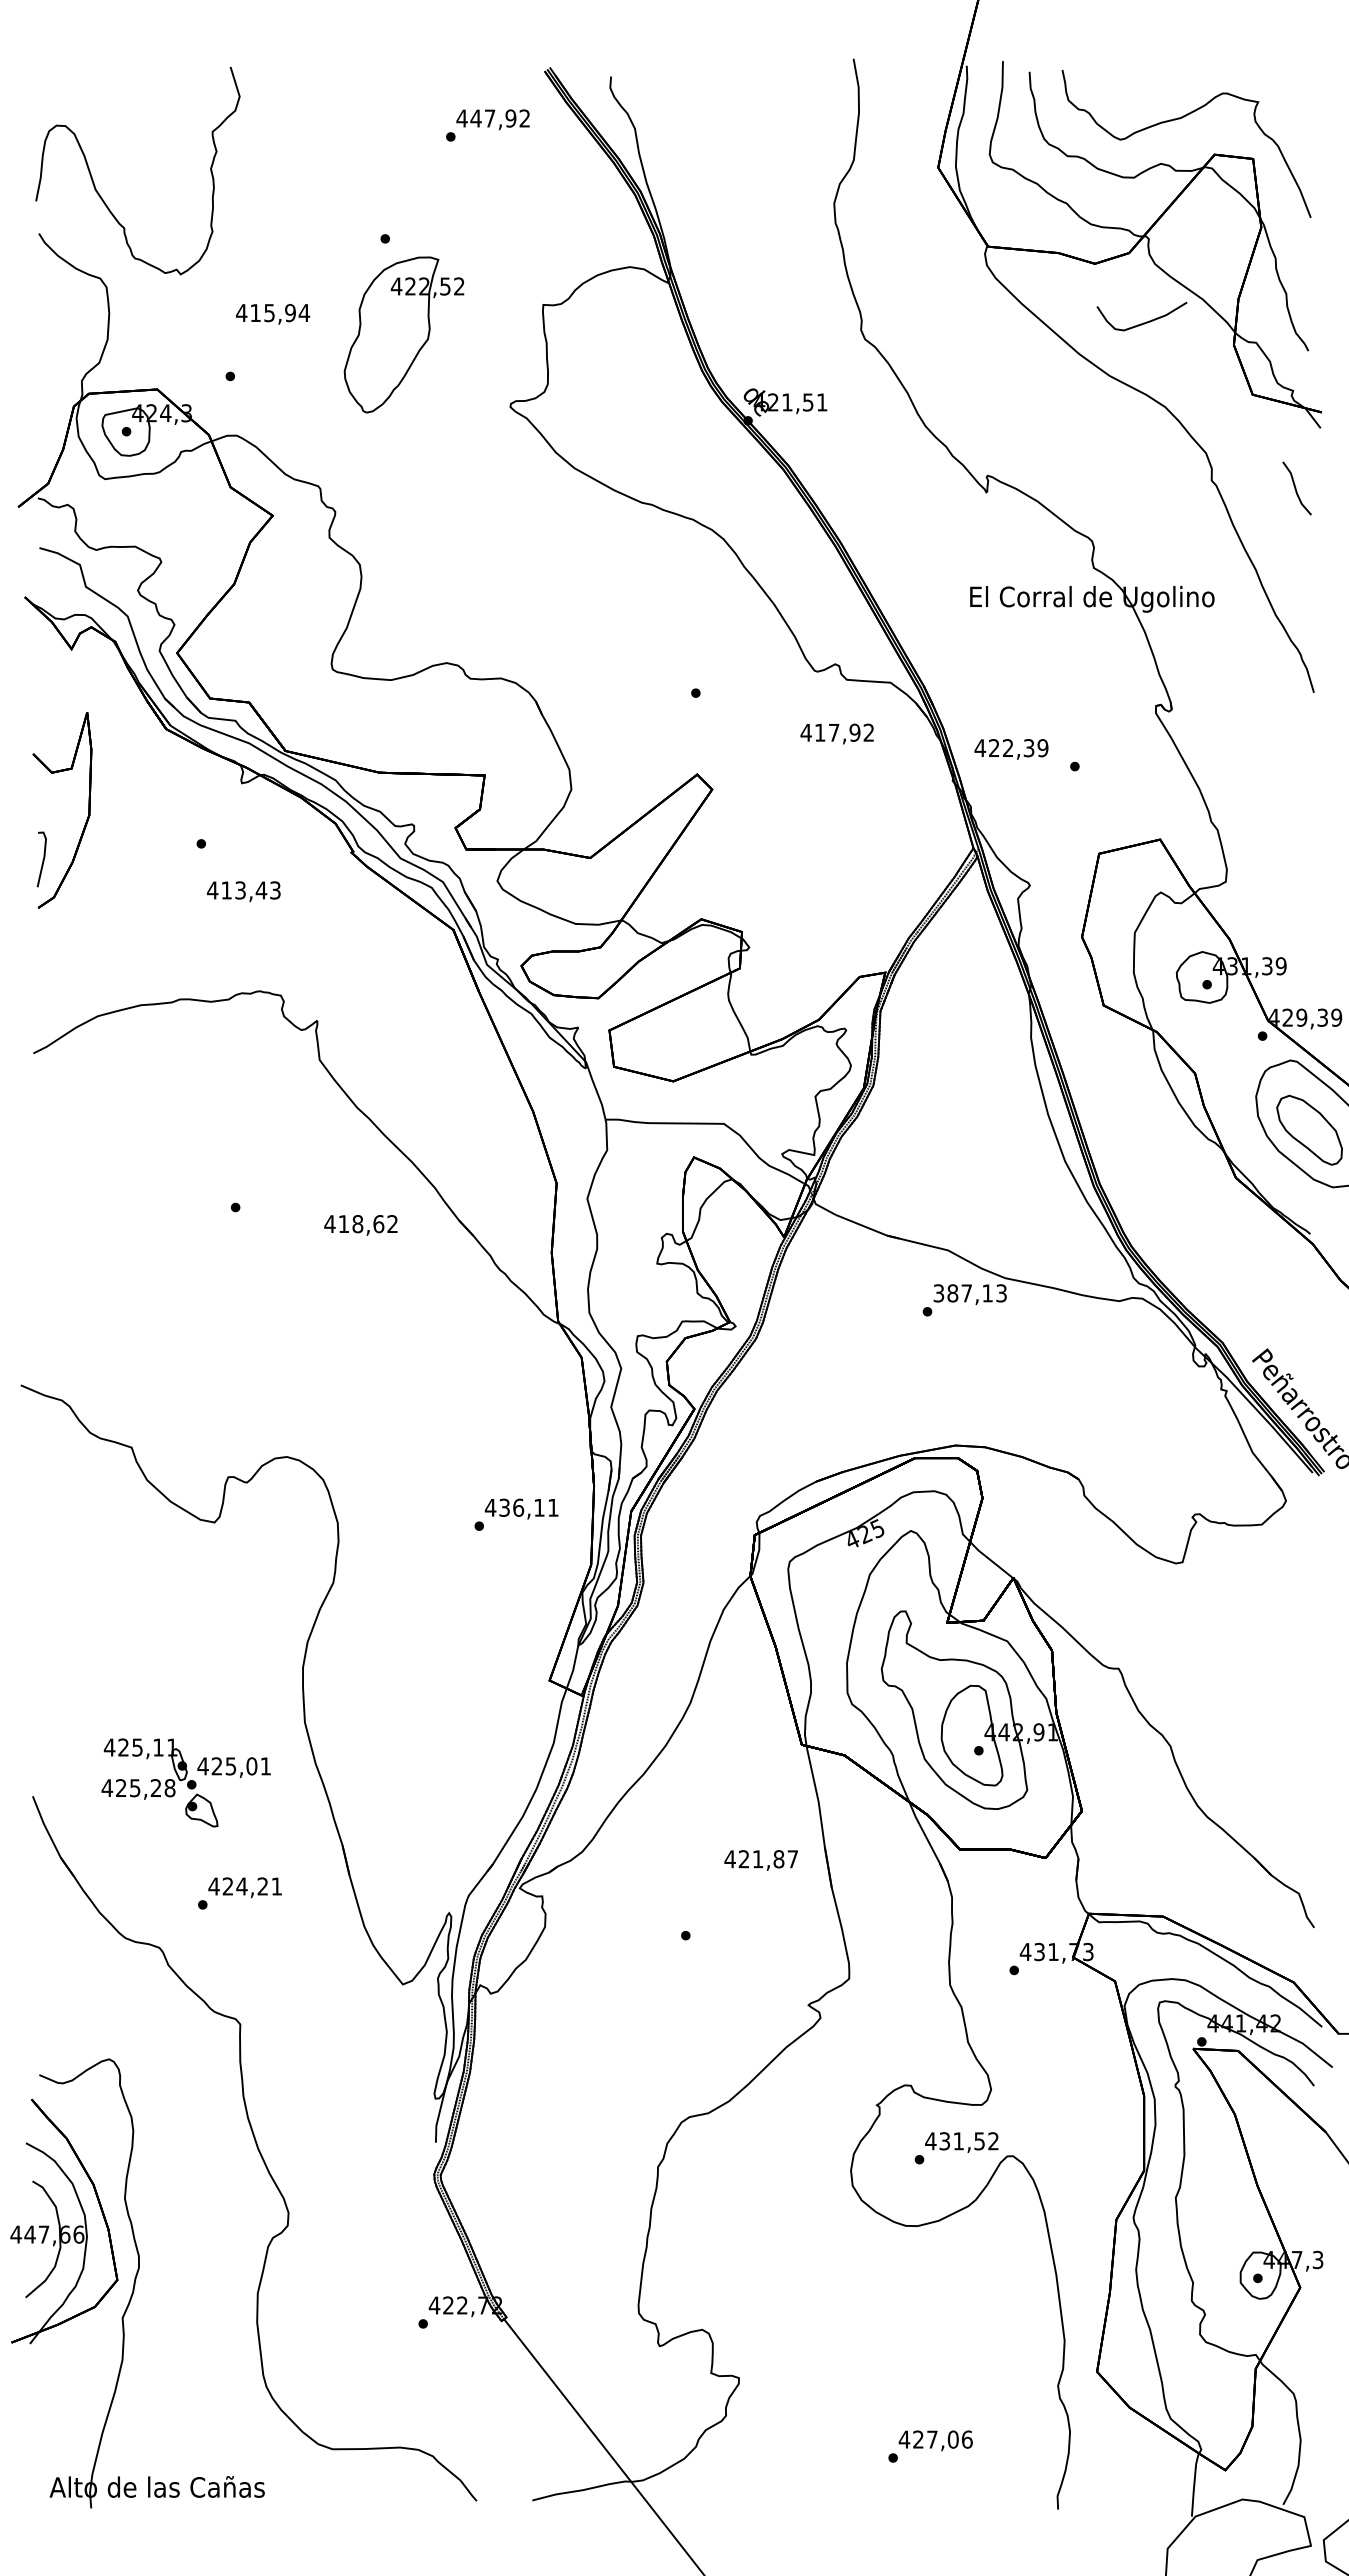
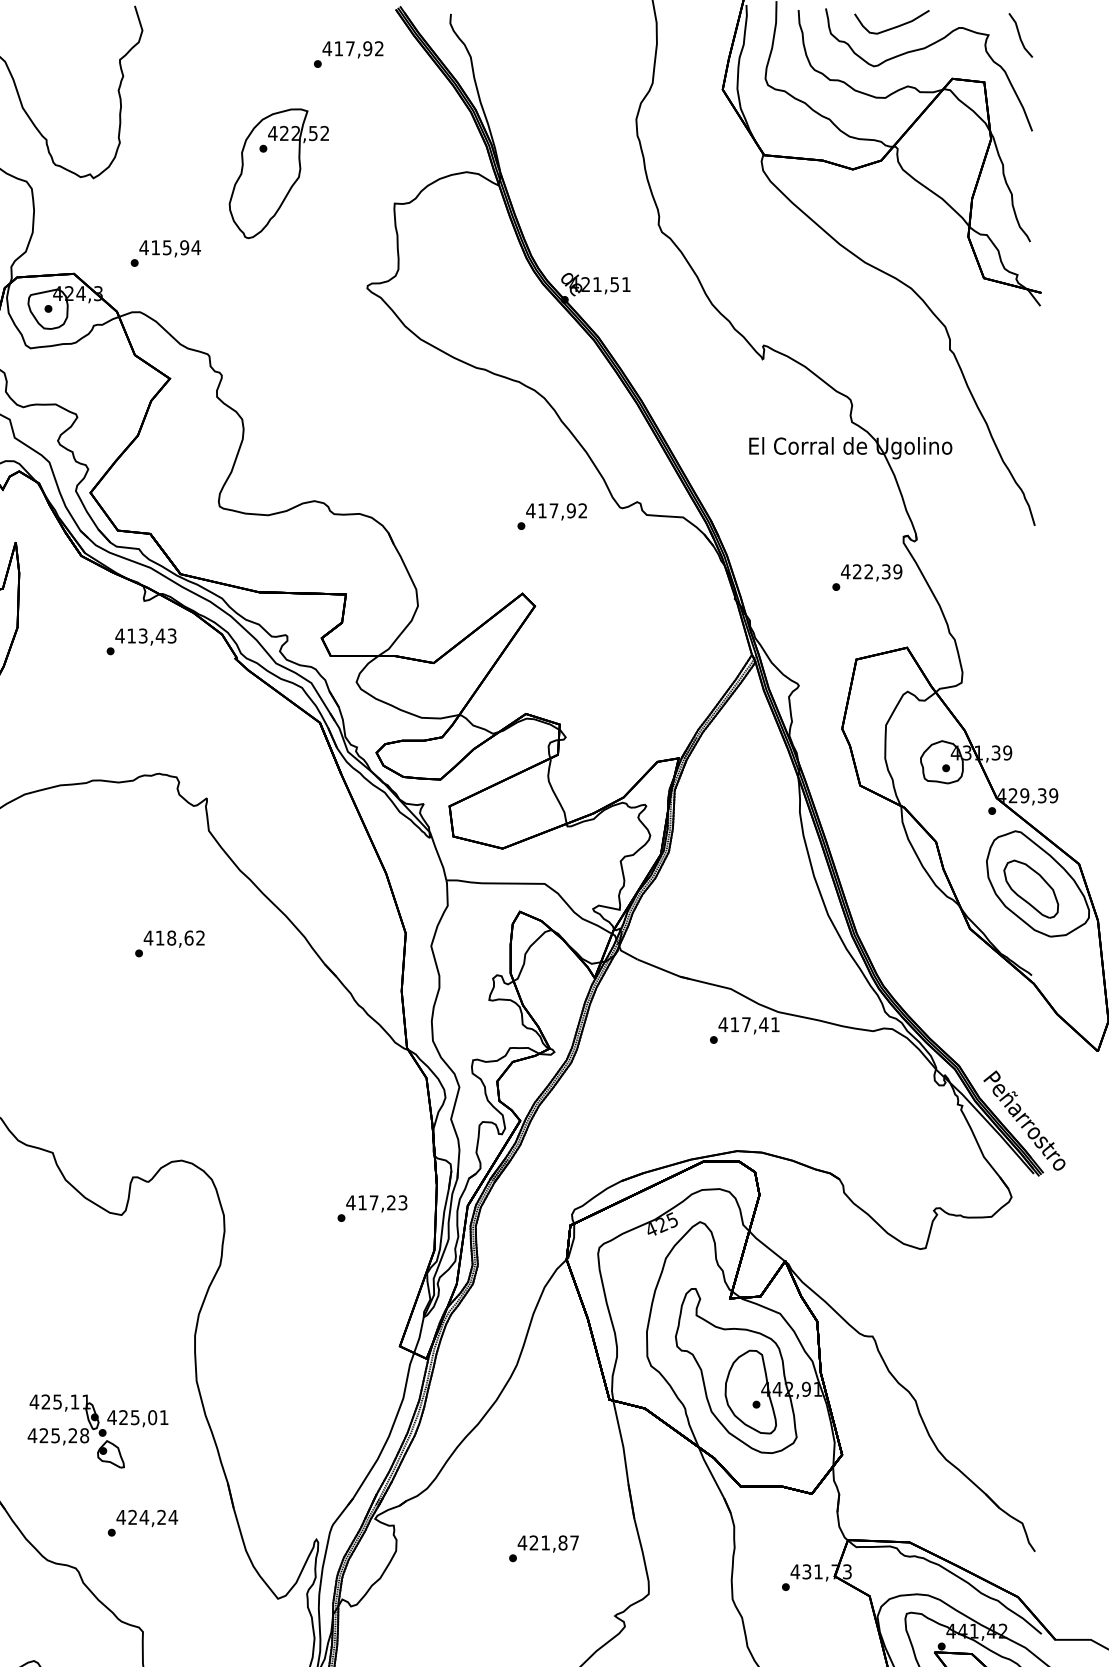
text: (475, 118) -> (338, 48), 447,92 -> 417,92
text: (273, 314) -> (170, 248), moved
curve: (1143, 322) -> (893, 27), moved
part: (403, 334) -> (278, 173), moved
line: (1296, 488) -> (1020, 35), moved
text: (836, 733) -> (555, 511), moved
text: (1011, 749) -> (871, 572), moved
text: (243, 891) -> (145, 636), moved
text: (360, 1225) -> (173, 939), moved
text: (969, 1293) -> (748, 1024), 387,13 -> 417,41
text: (528, 1507) -> (382, 1202), 436,11 -> 417,23
text: (760, 1860) -> (547, 1544), moved
text: (276, 1886) -> (173, 1517), 424,21 -> 424,24

